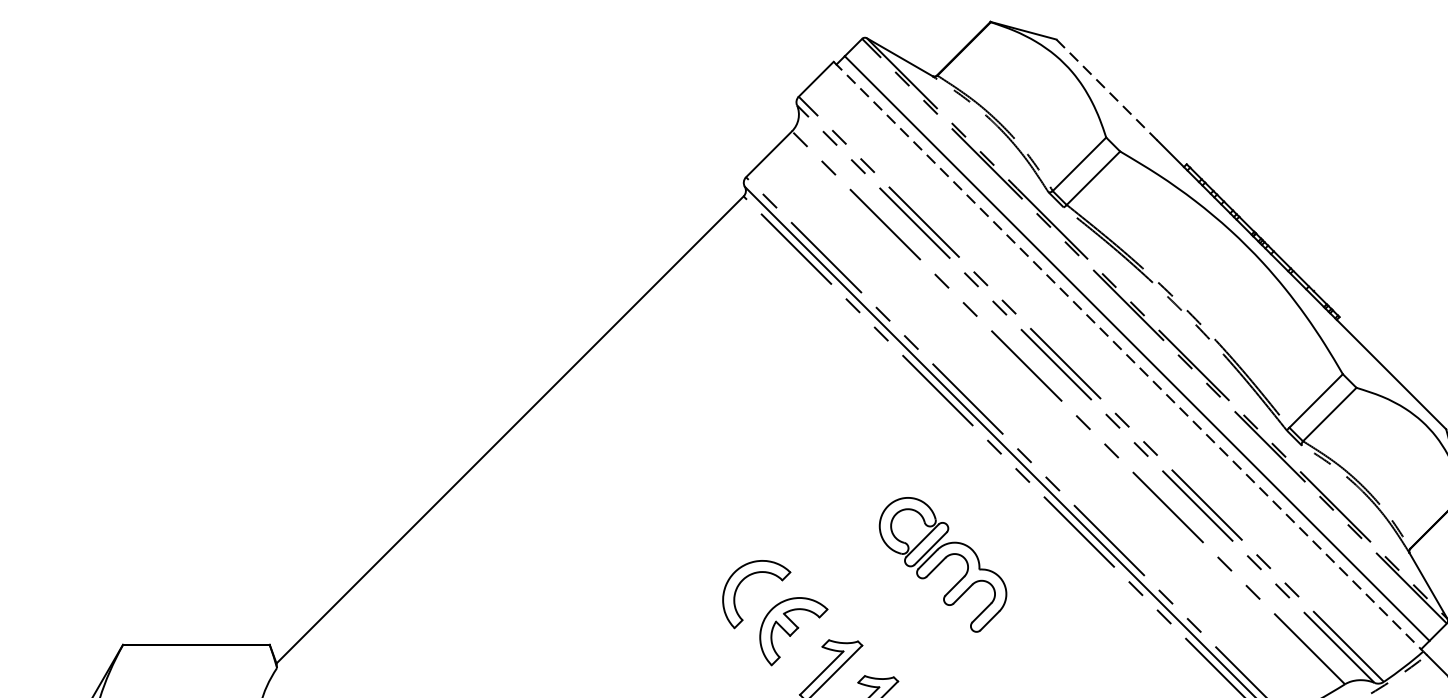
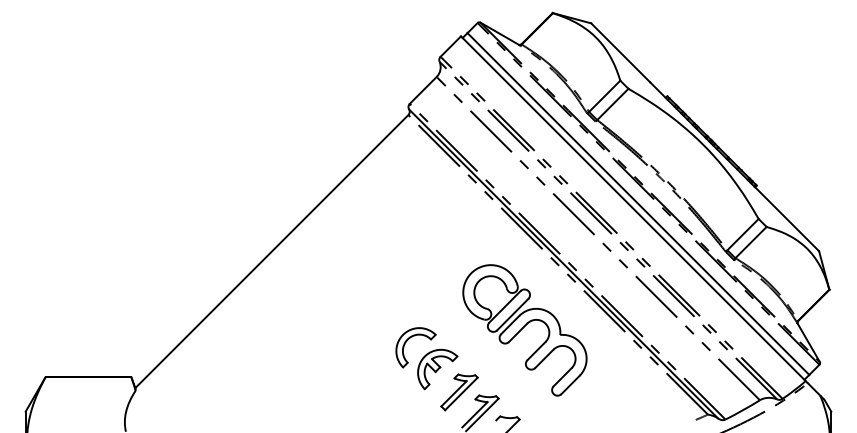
line: (1106, 89) -> (620, 52), dashed -> solid
line: (1128, 356) -> (633, 208), dashed -> solid
part: (942, 564) -> (524, 330), size x1.67

